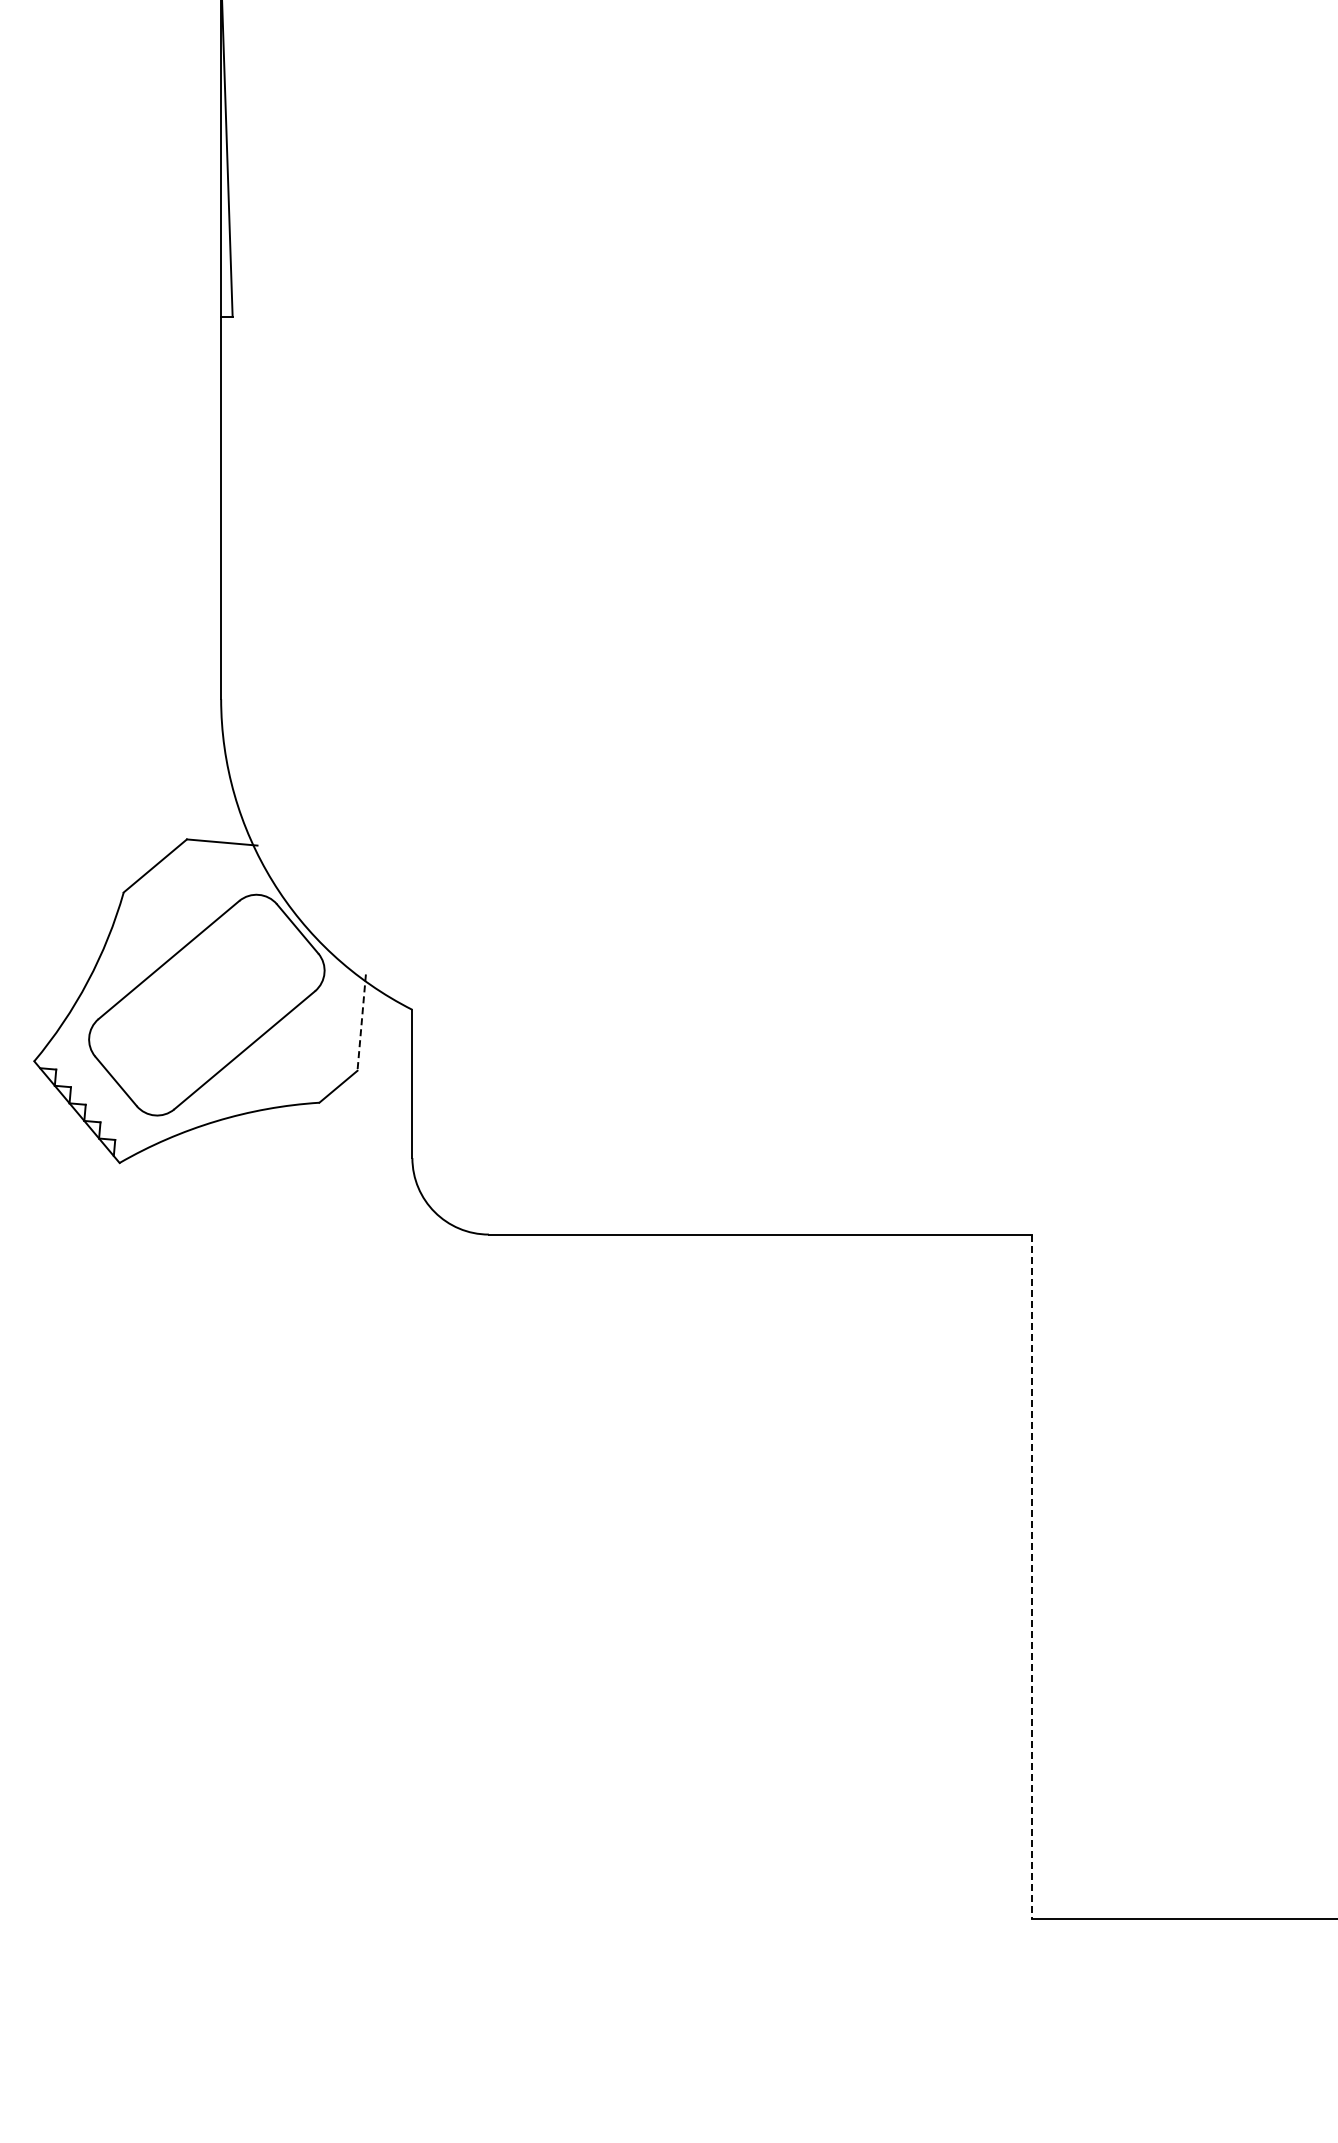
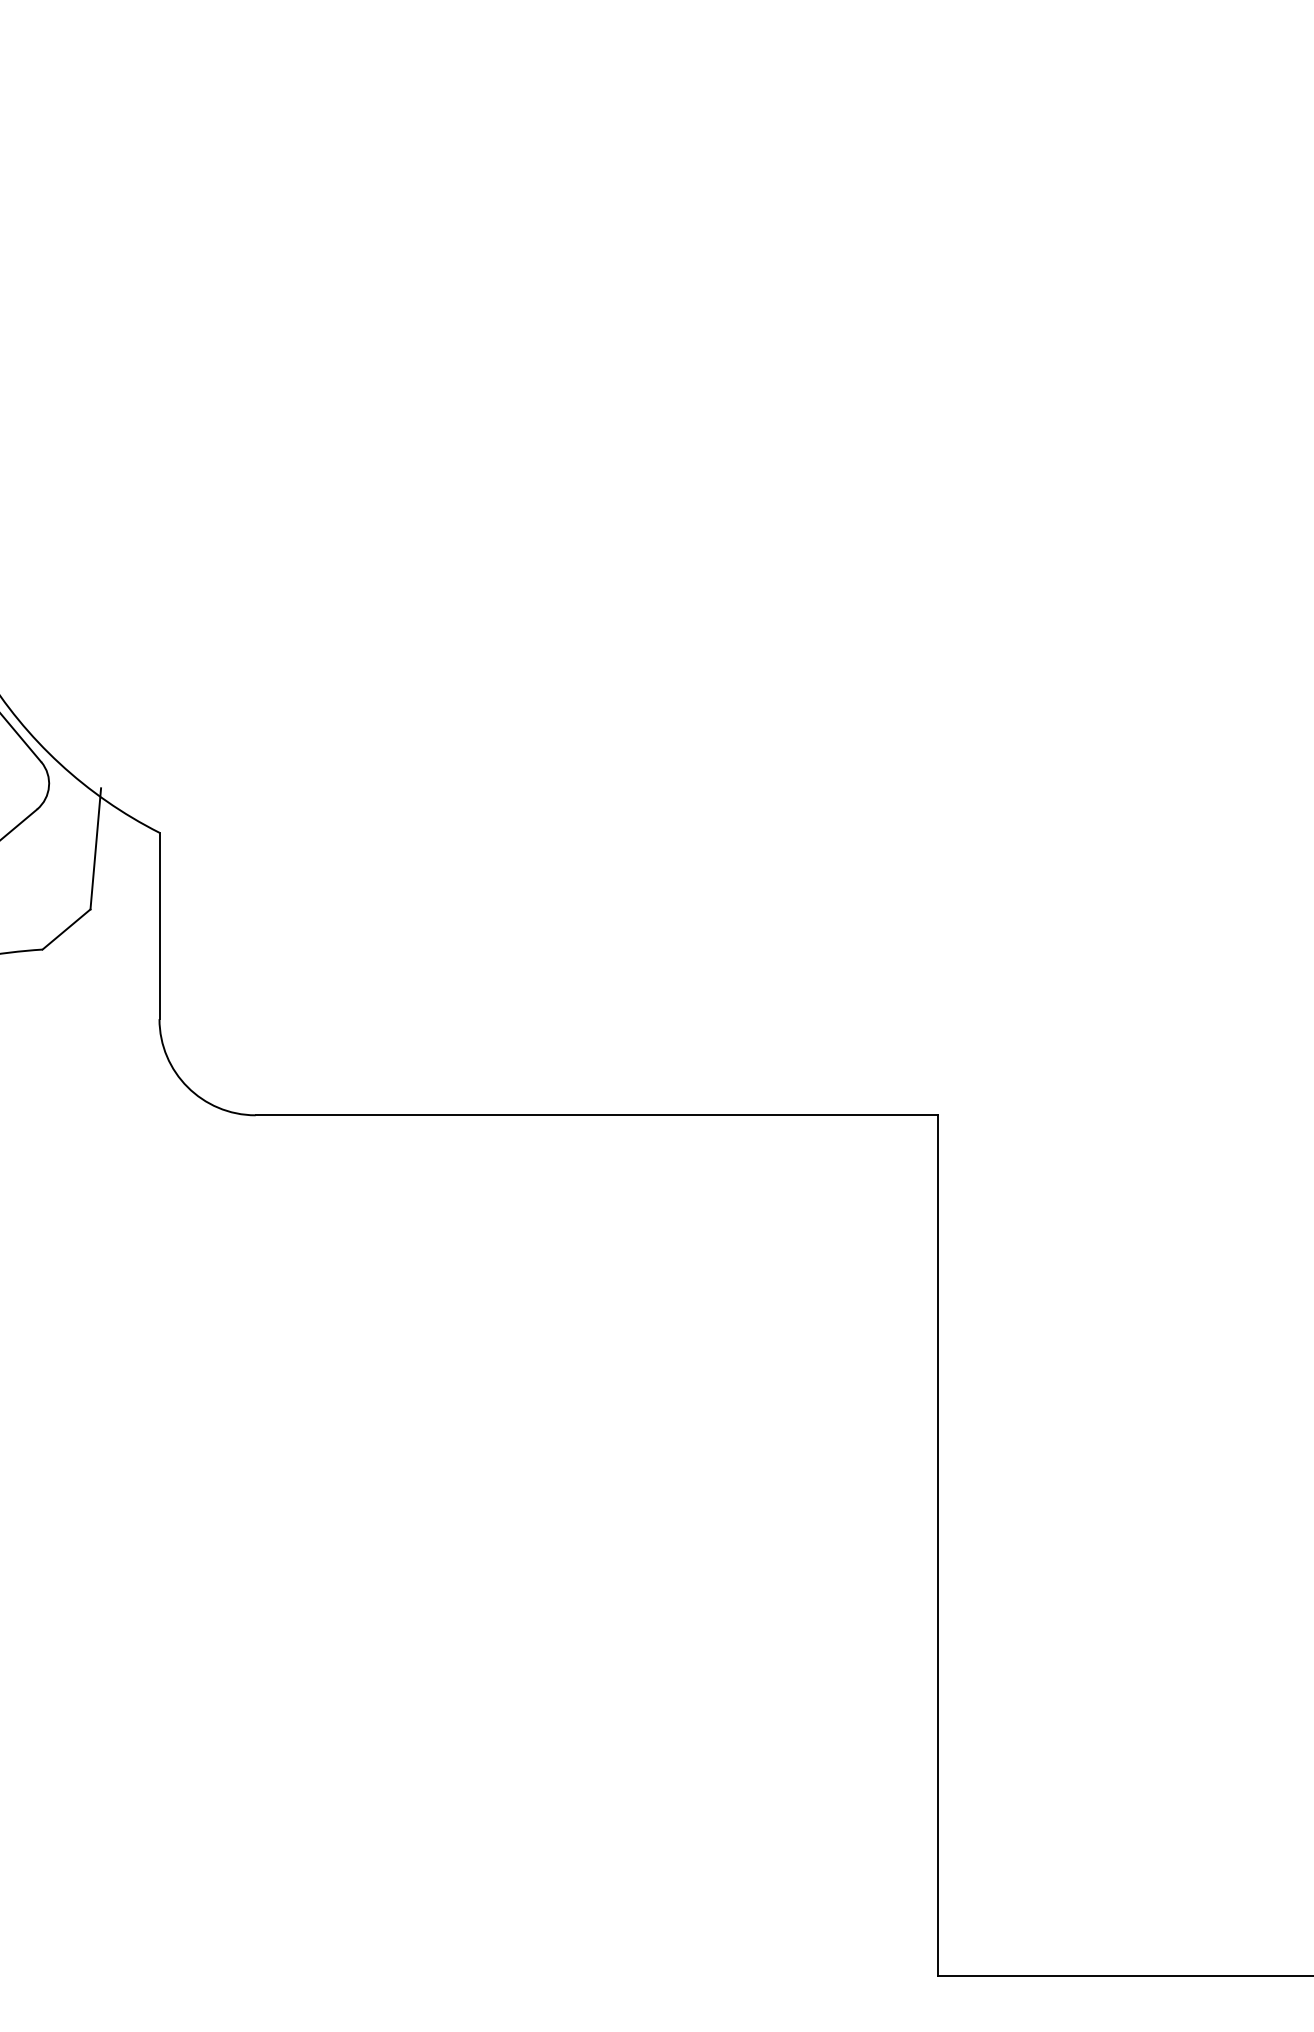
line: (361, 1023) -> (95, 849), dashed -> solid
line: (1032, 1577) -> (939, 1546), dashed -> solid

